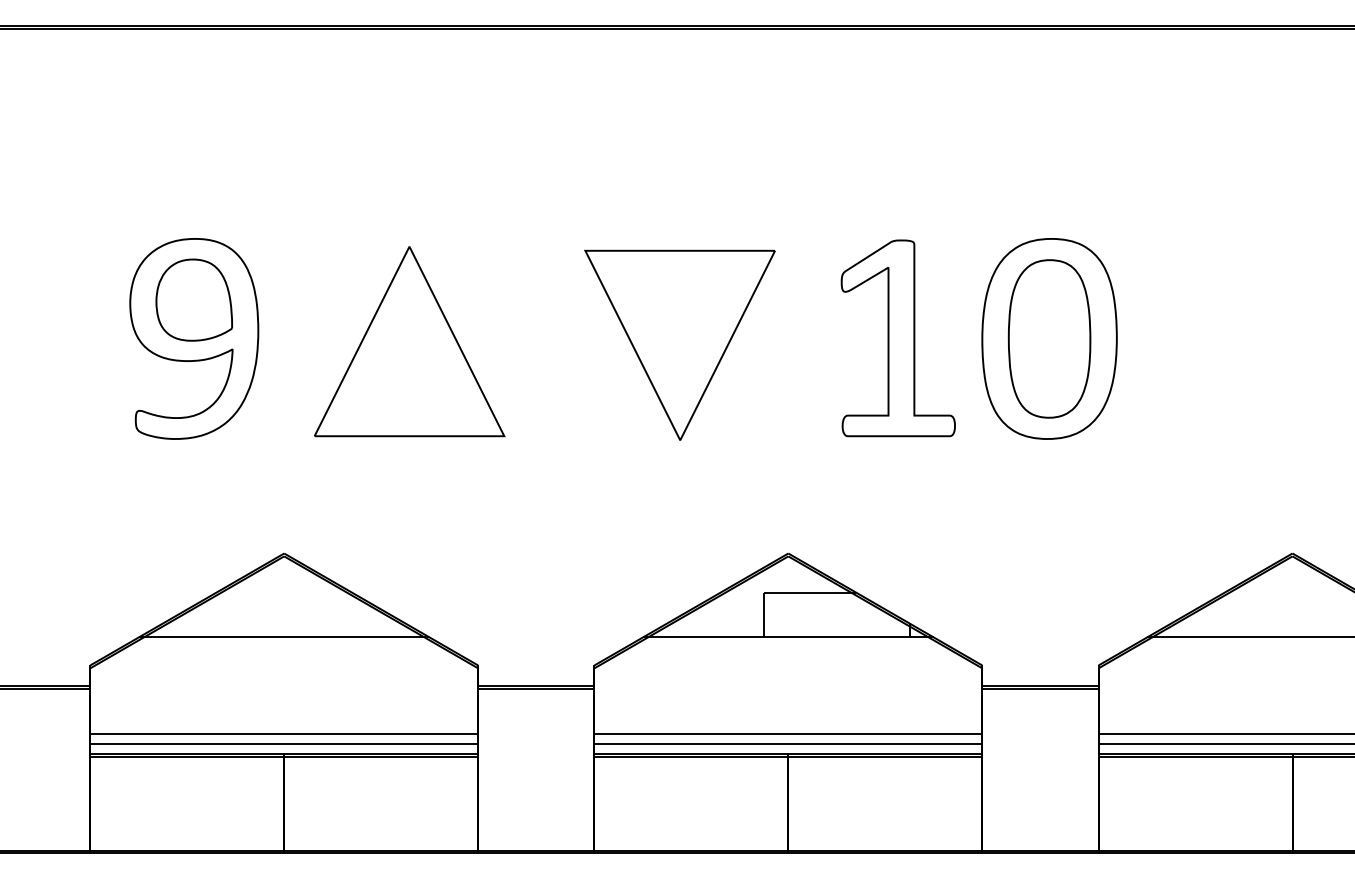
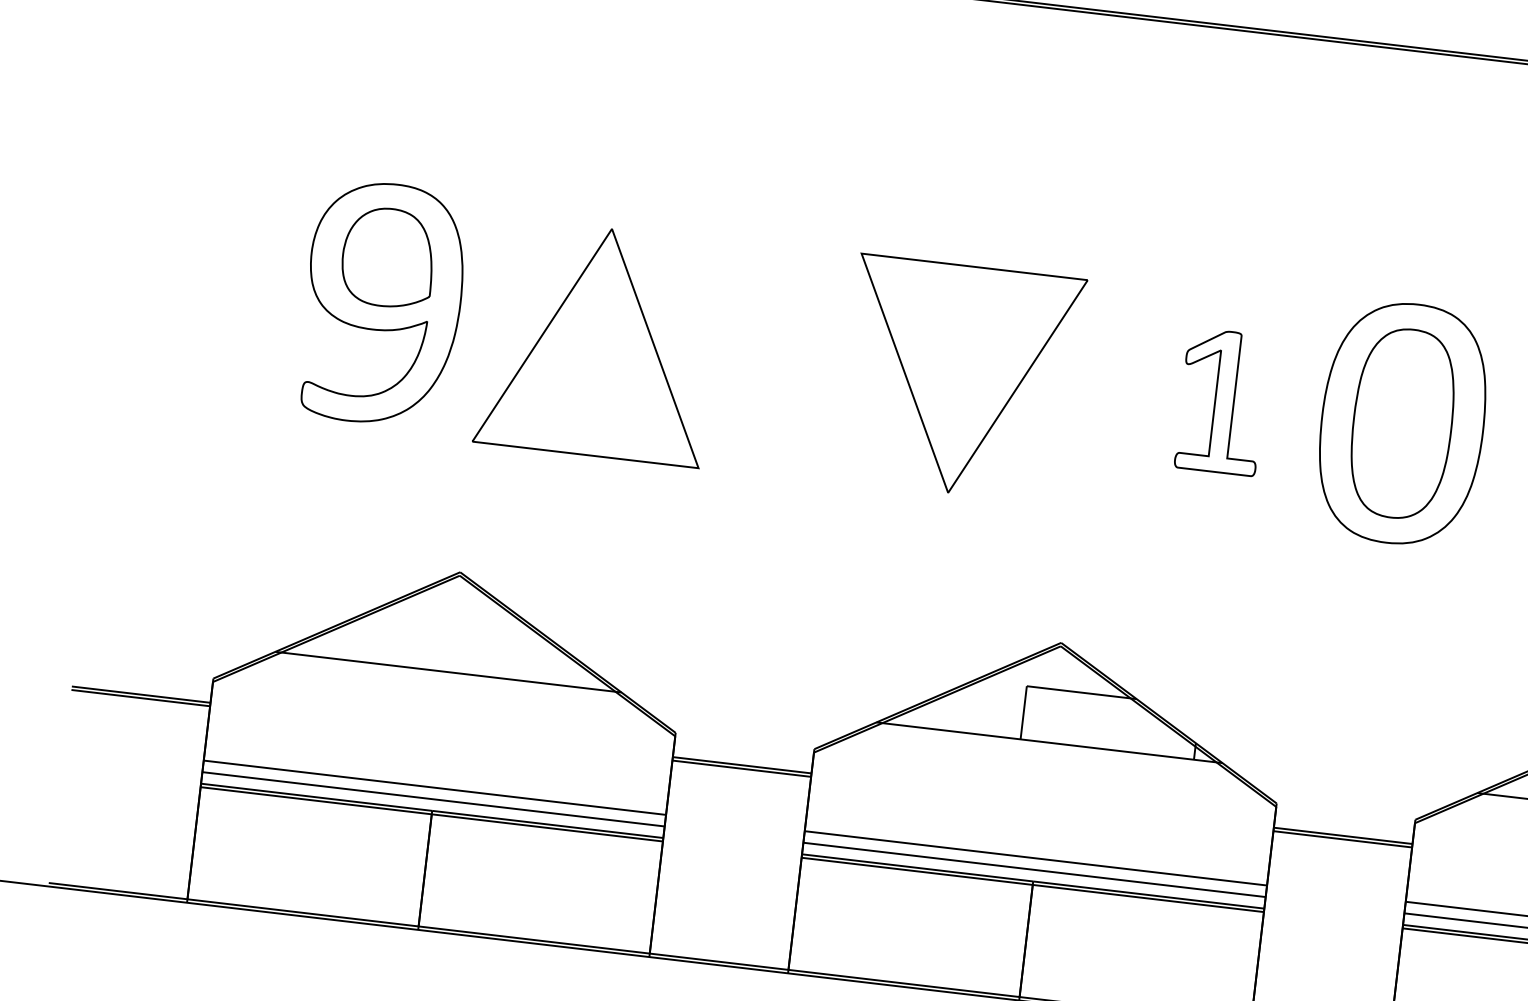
part: (897, 338) -> (1221, 401), size x0.6
part: (409, 341) -> (598, 342), moved

